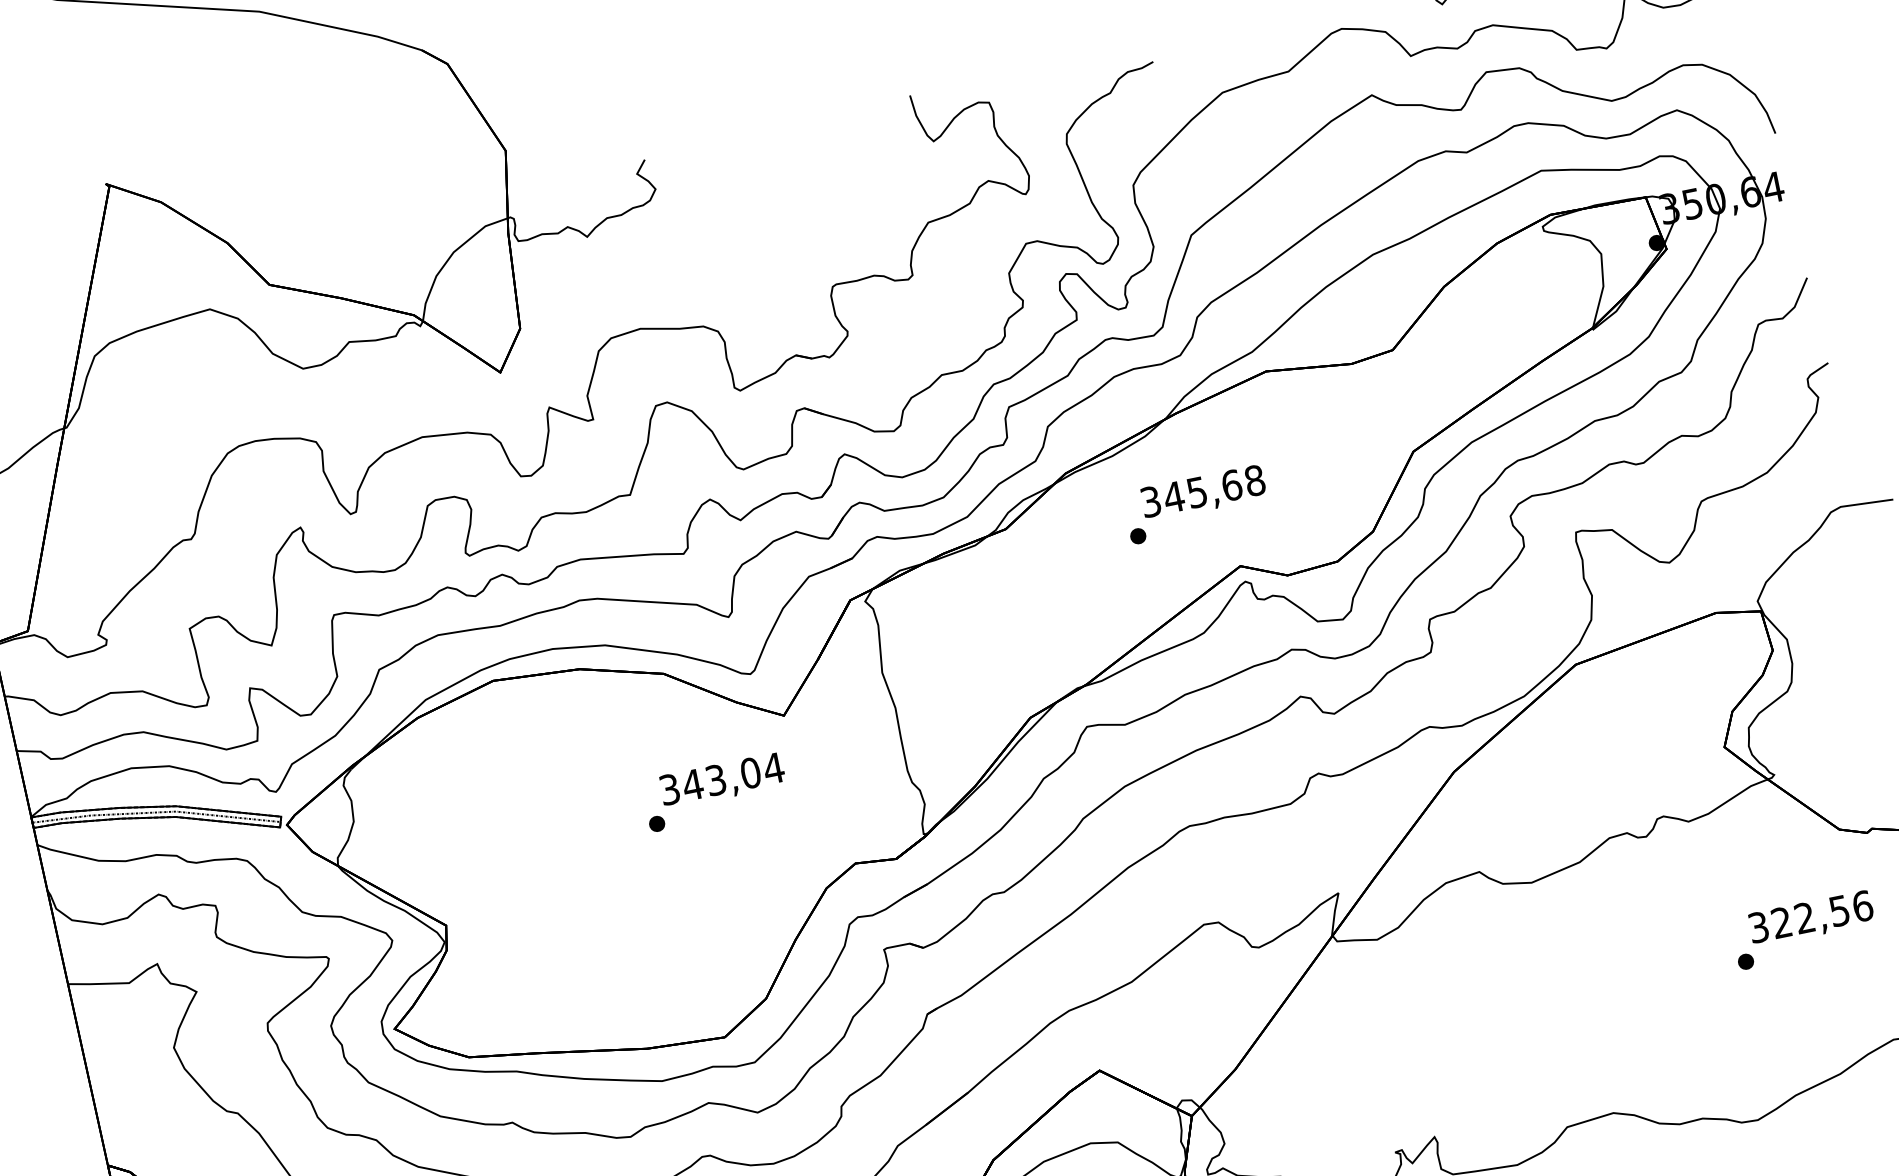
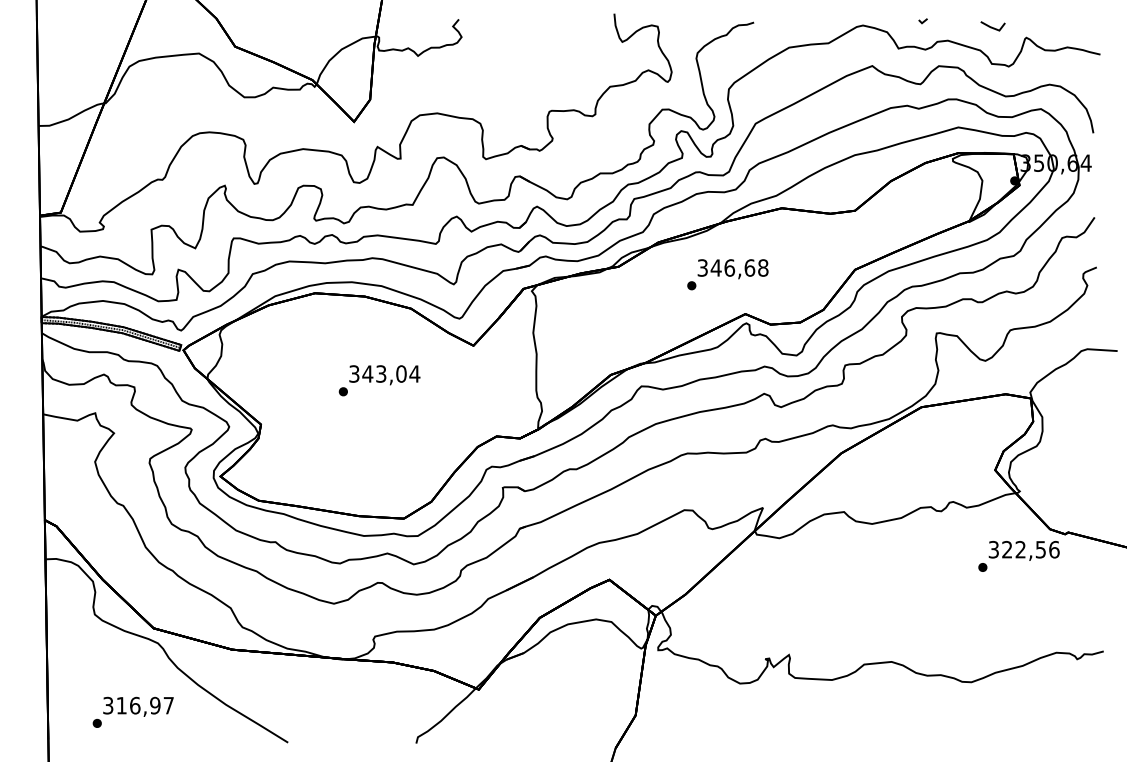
text: (1196, 491) -> (729, 267), 345,68 -> 346,68
text: (715, 791) -> (379, 380), moved
text: (1803, 930) -> (1018, 556), moved

